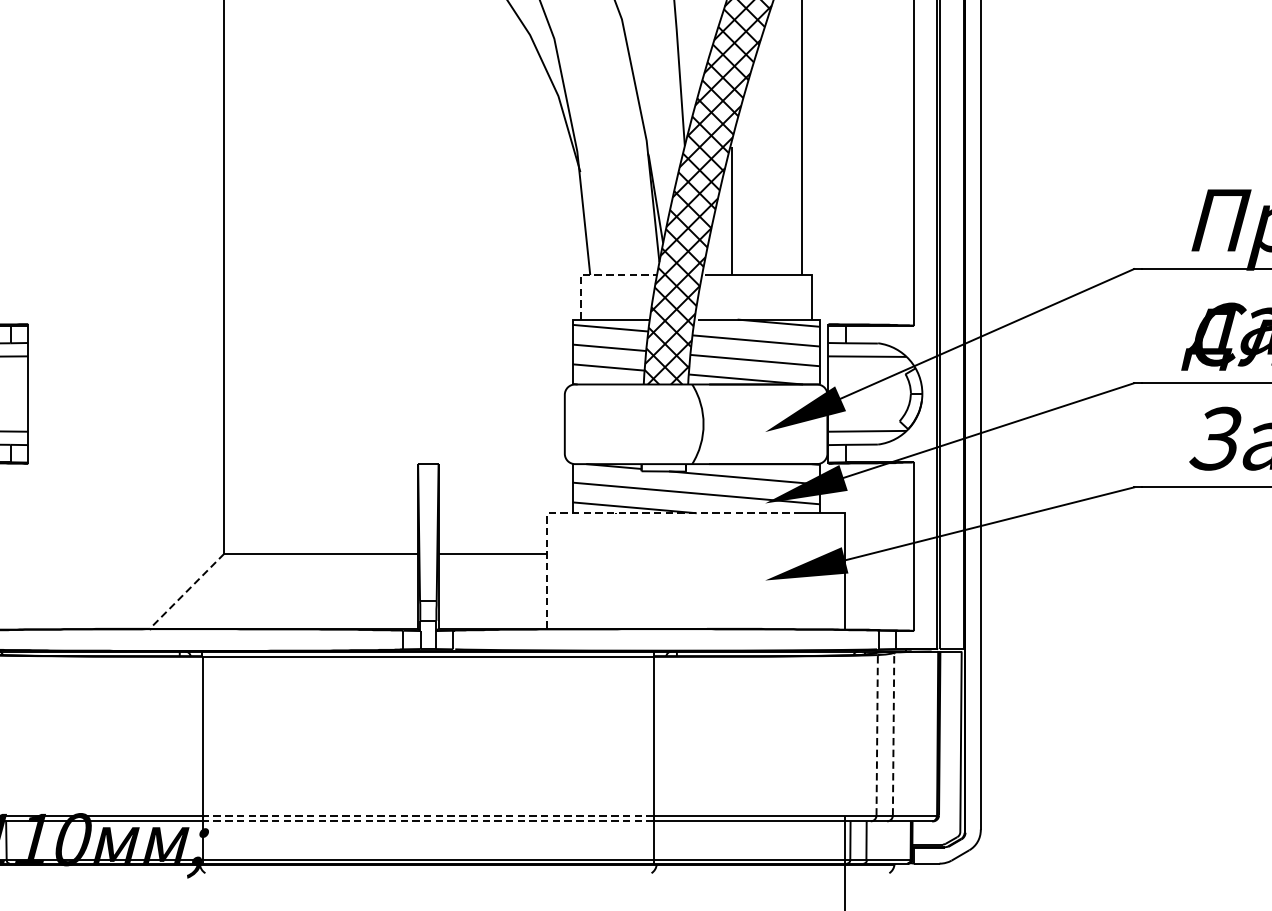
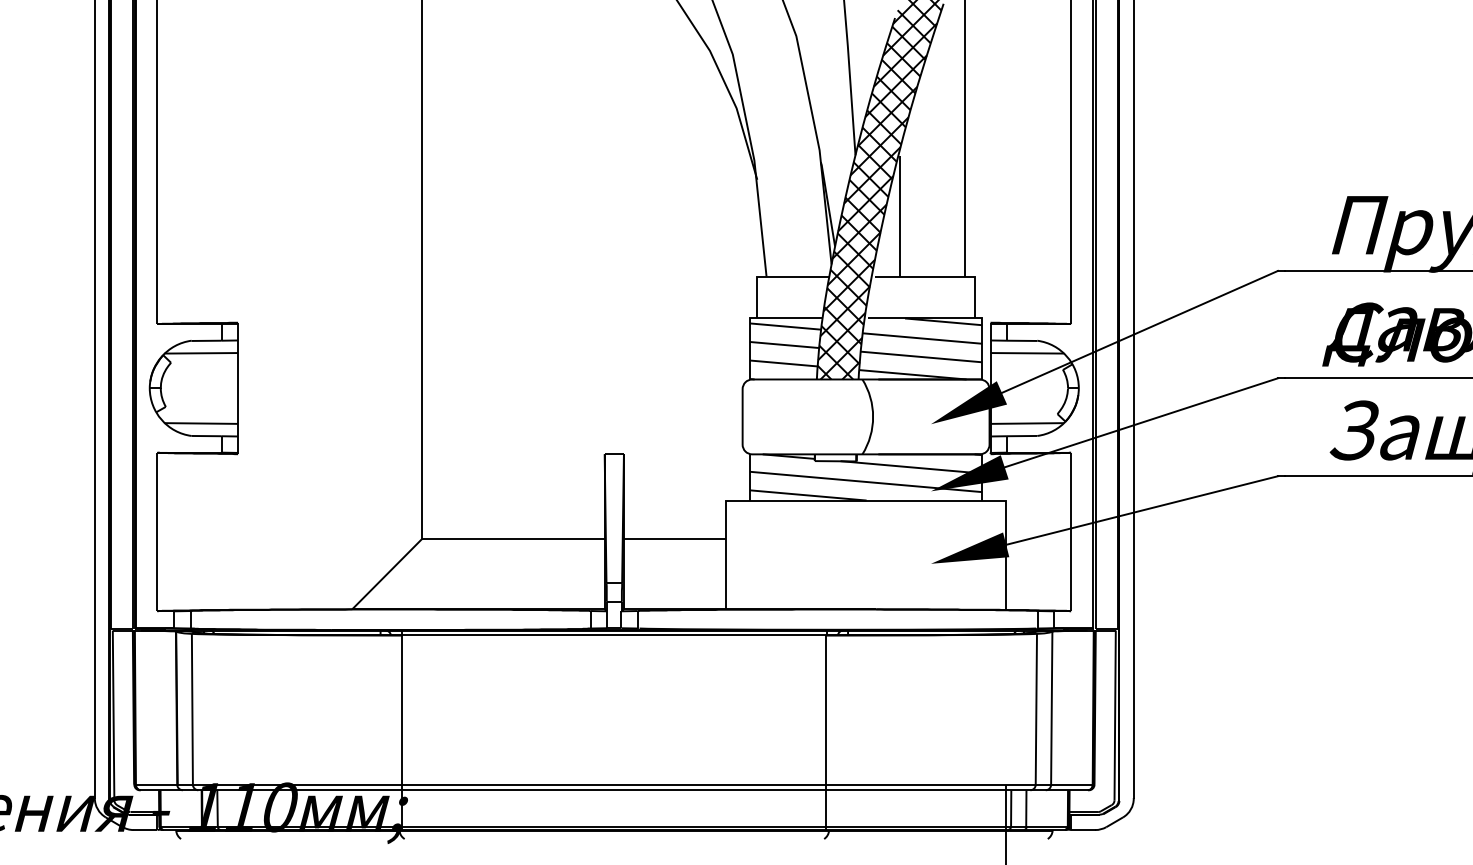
line: (596, 274) -> (772, 276), dashed -> solid
line: (614, 513) -> (789, 500), dashed -> solid
line: (186, 591) -> (386, 574), dashed -> solid
line: (893, 733) -> (1051, 707), dashed -> solid
line: (877, 734) -> (1036, 708), dashed -> solid
line: (427, 815) -> (613, 784), dashed -> solid
line: (427, 821) -> (613, 790), dashed -> solid

